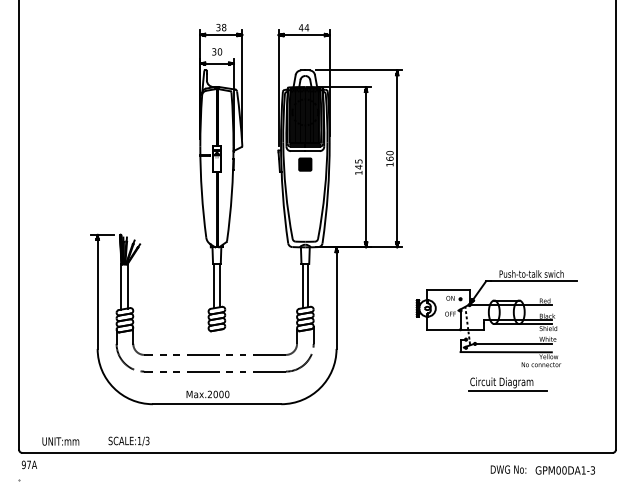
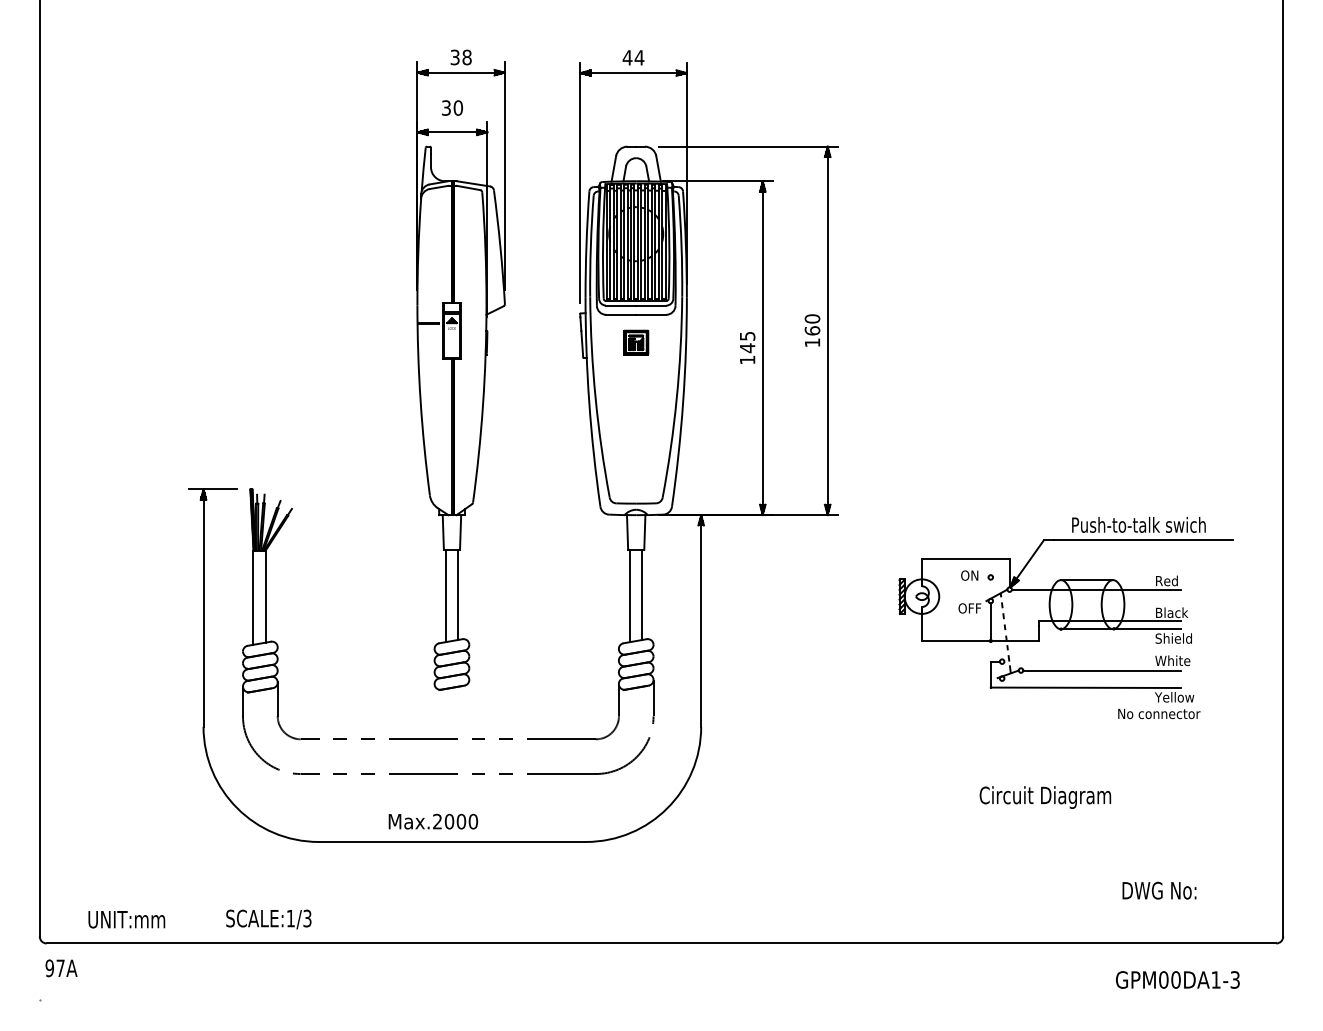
part: (496, 318) -> (1065, 617), moved
line: (508, 391) -> (1059, 815), removed
text: (508, 469) -> (1159, 890), moved

